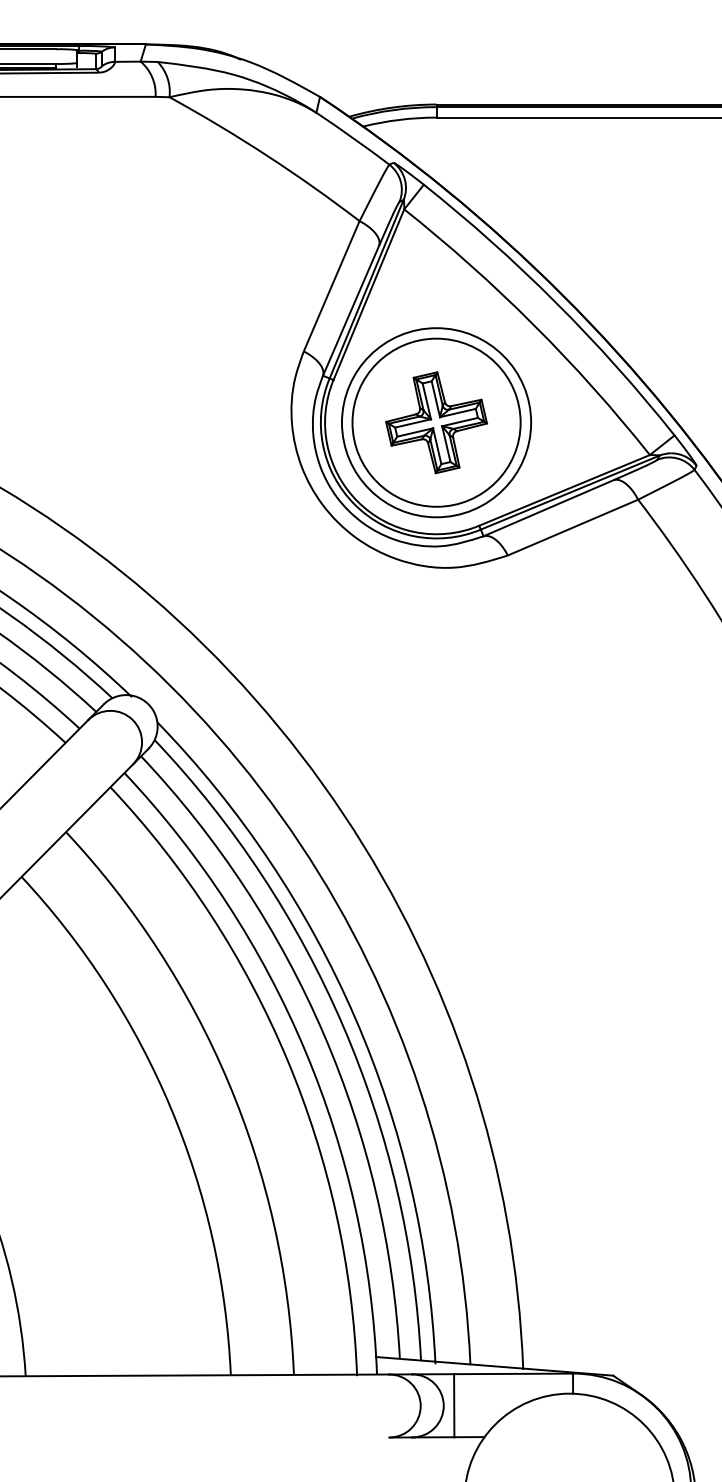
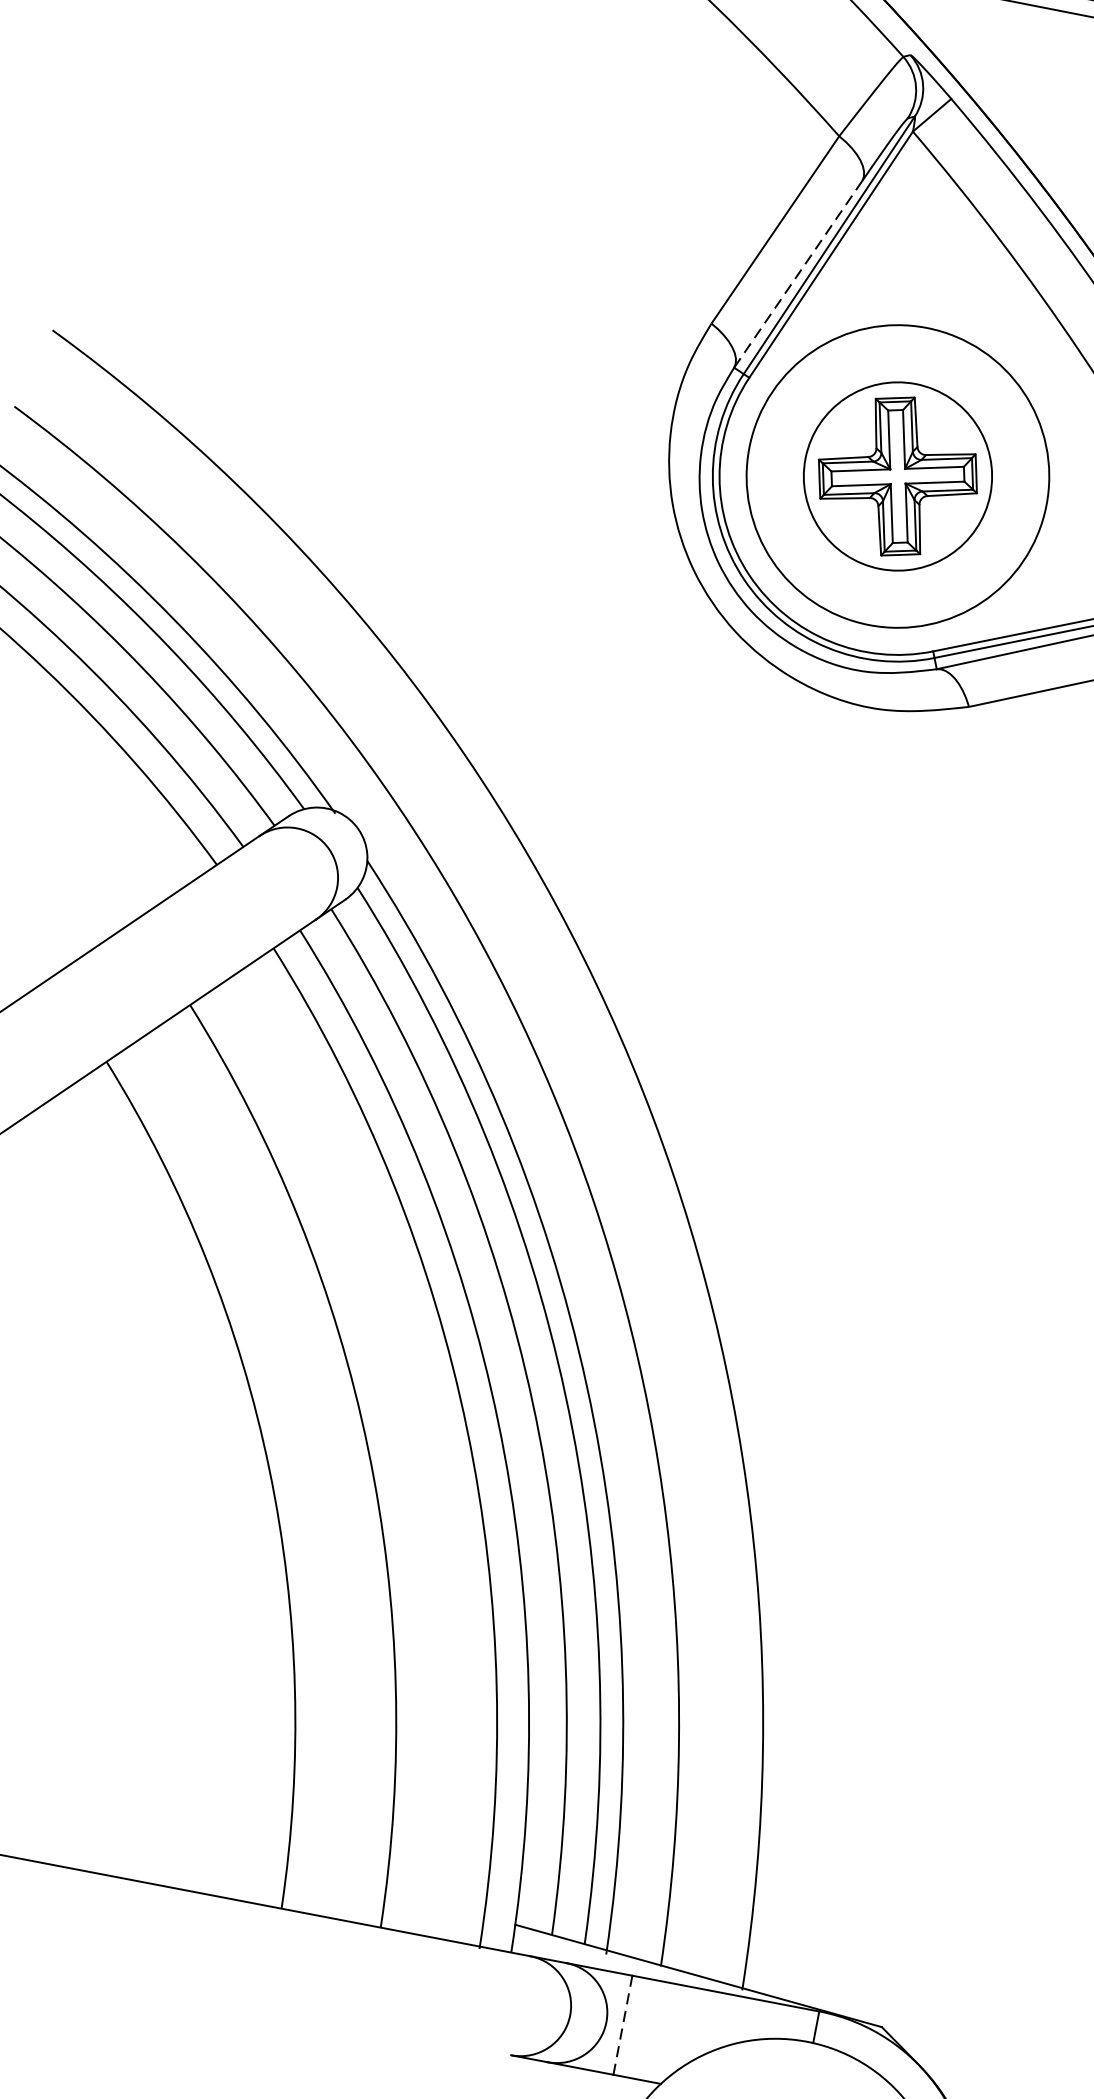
line: (351, 310) -> (798, 274), solid -> dashed
circle: (436, 422) -> (897, 476), size x0.7
line: (454, 1405) -> (623, 2025), solid -> dashed

